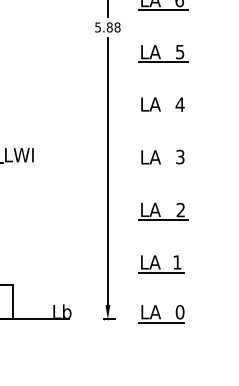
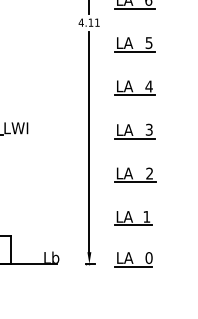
text: (107, 27) -> (89, 22), 5.88 -> 4.11
line: (163, 114) -> (135, 94), added
line: (163, 167) -> (135, 138), added

